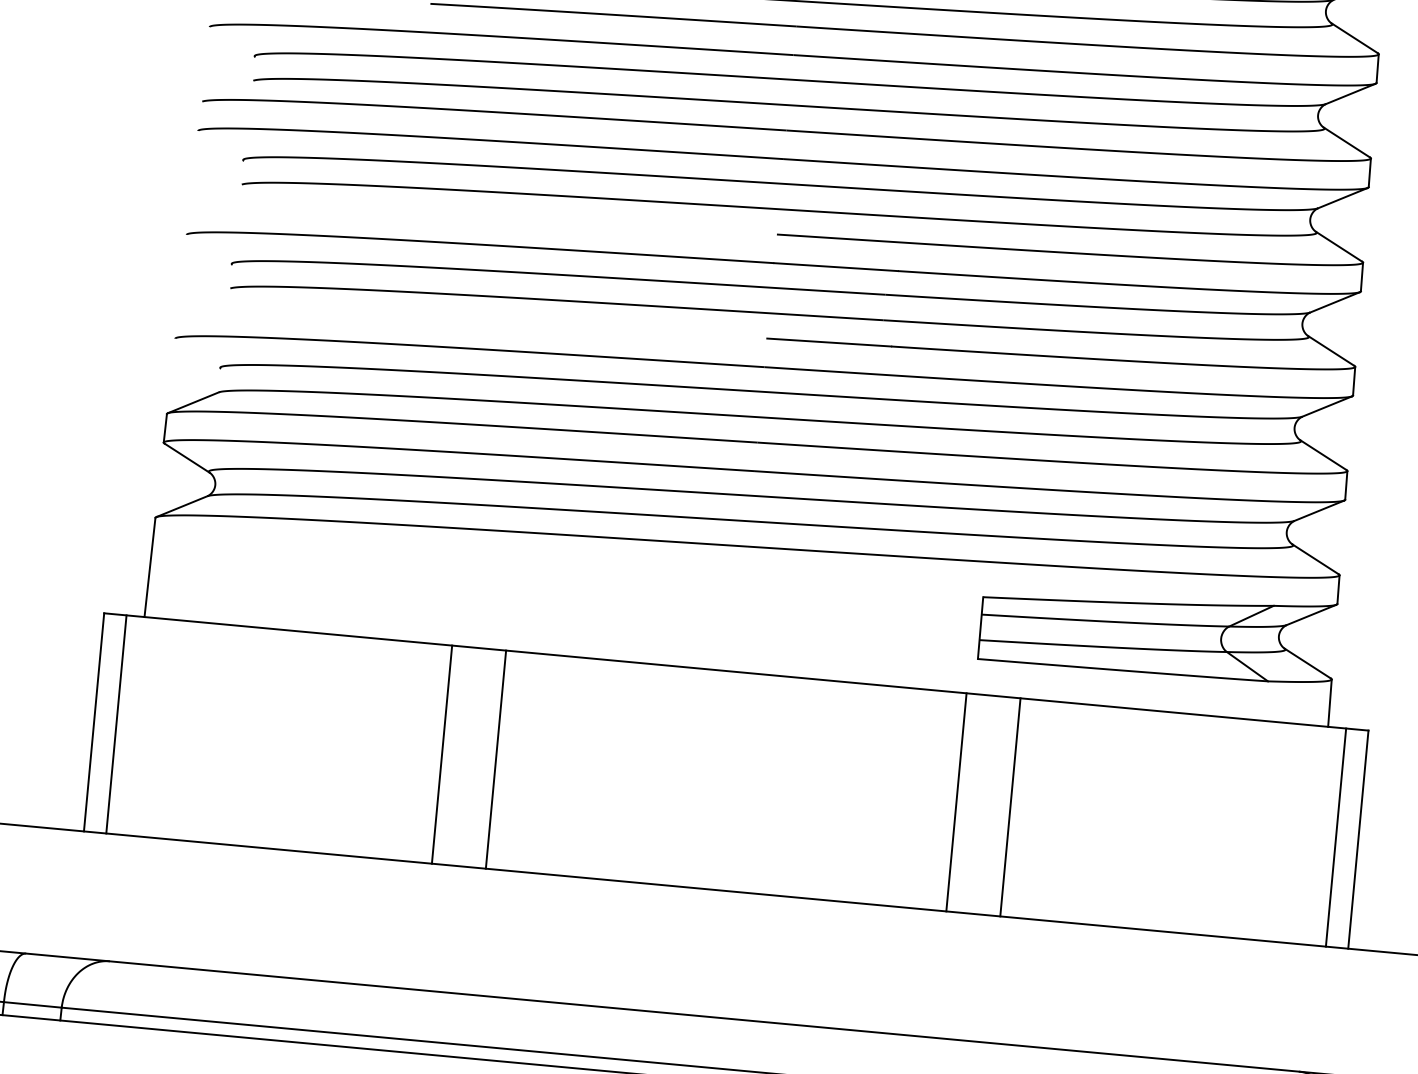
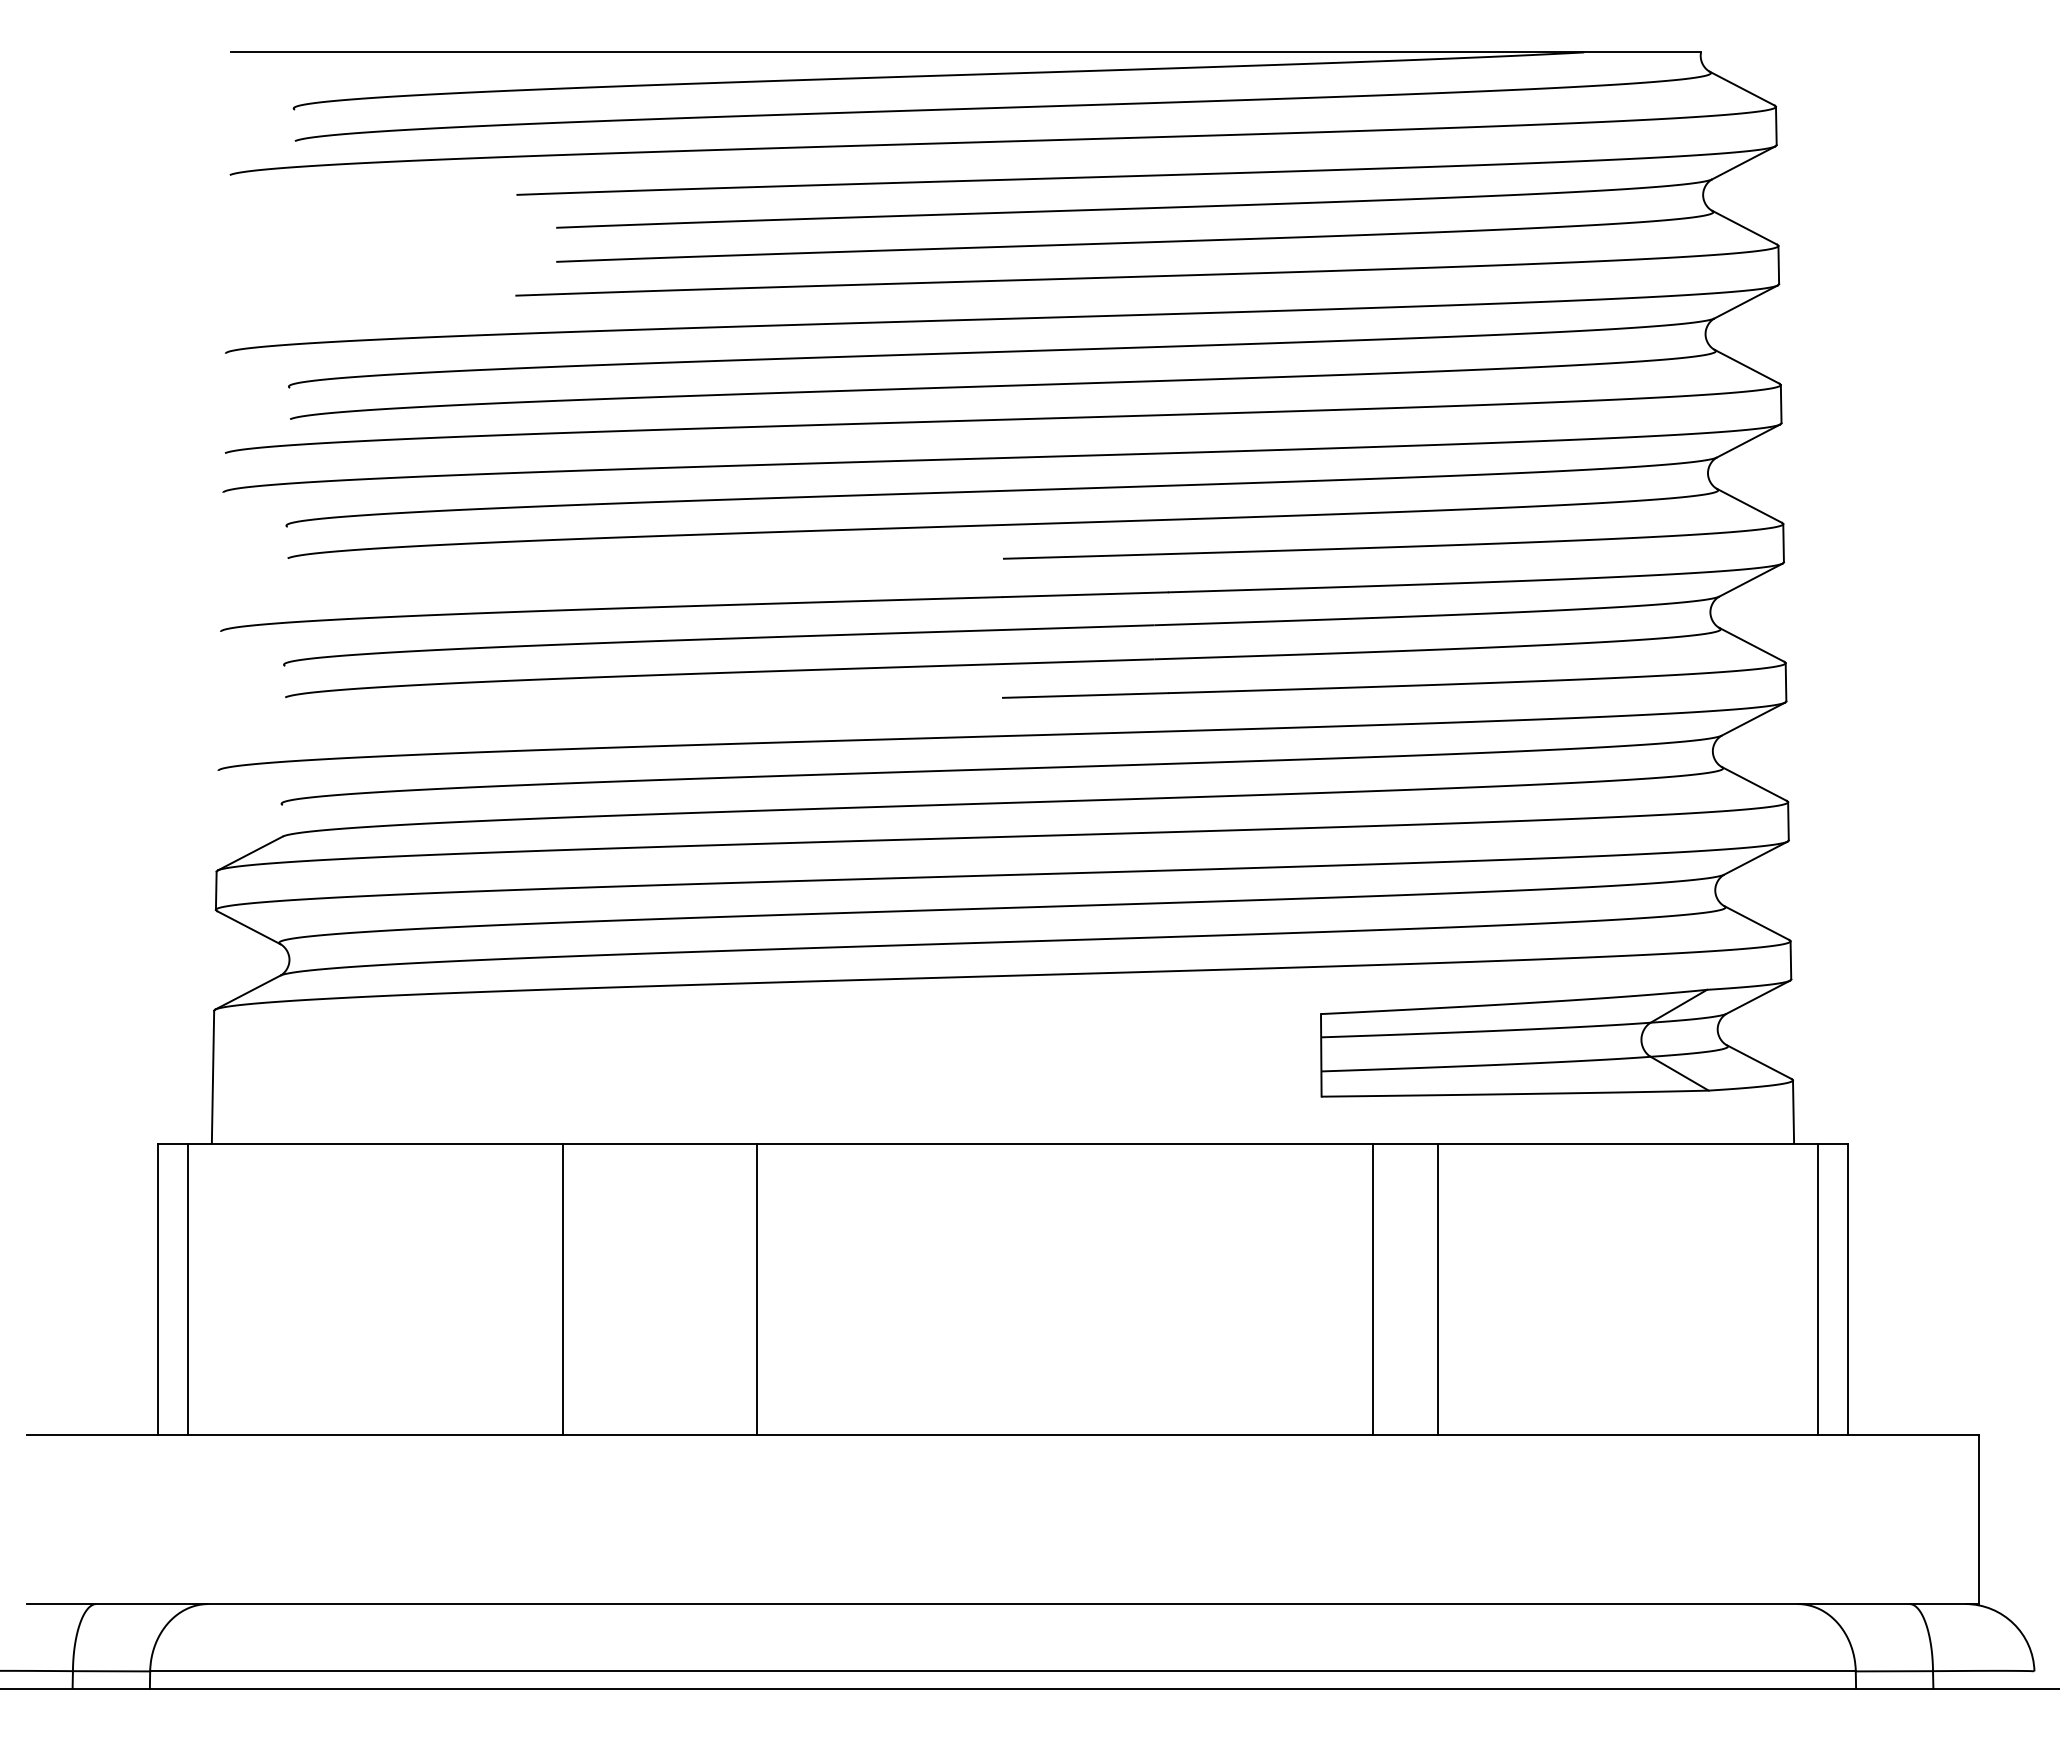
line: (442, 754) -> (563, 1289), moved
line: (496, 759) -> (757, 1289), moved
line: (956, 802) -> (1372, 1289), moved
line: (1010, 807) -> (1437, 1289), moved

